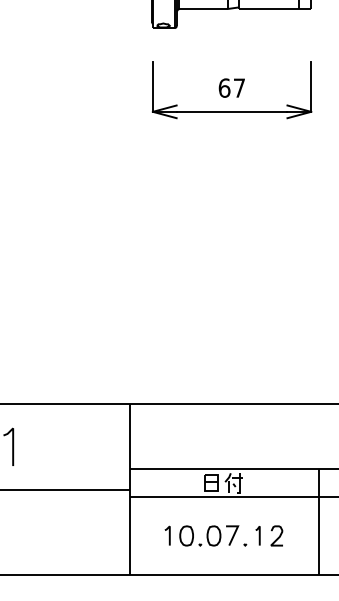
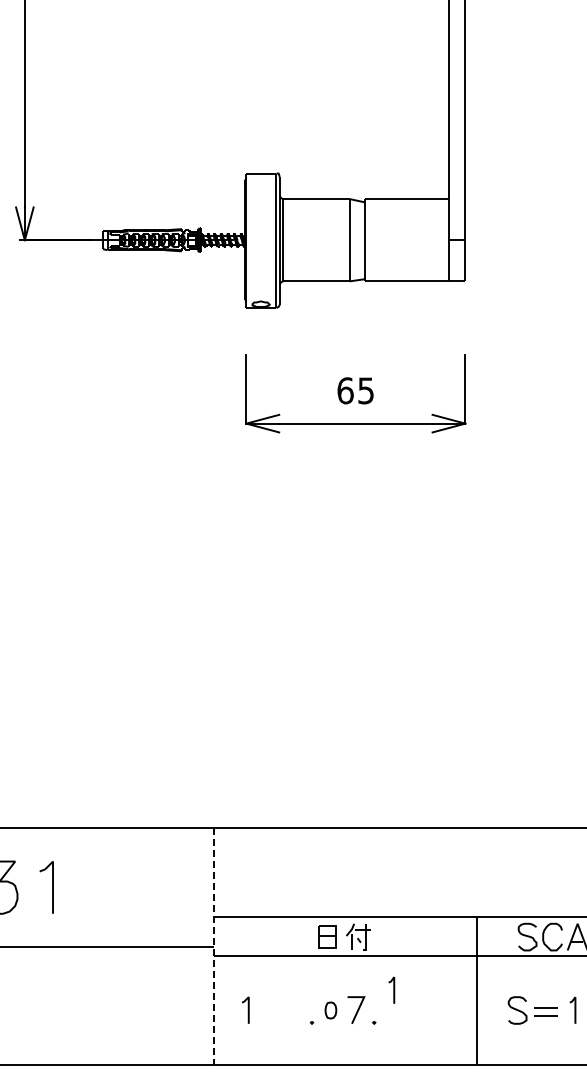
text: (238, 87) -> (365, 390), 67 -> 65
line: (129, 490) -> (214, 947), solid -> dashed
line: (168, 535) -> (247, 1009), moved
part: (186, 535) -> (292, 1010), removed
part: (213, 535) -> (330, 1010), size x0.6
line: (259, 535) -> (393, 989), moved
curve: (278, 537) -> (419, 1012), removed

